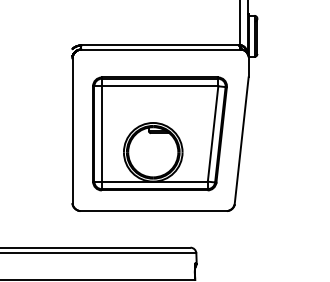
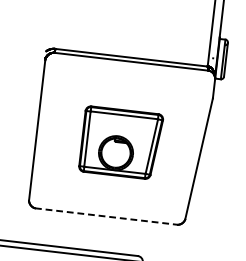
part: (159, 133) -> (120, 142), size x0.6
line: (154, 210) -> (107, 216), solid -> dashed

